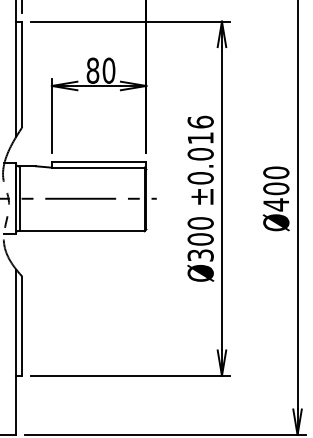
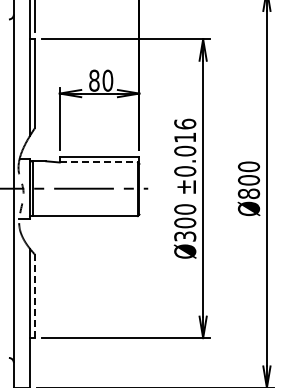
line: (99, 167) -> (99, 162), solid -> dashed
text: (275, 204) -> (248, 193), Ø400 -> Ø800
line: (21, 326) -> (34, 296), solid -> dashed

